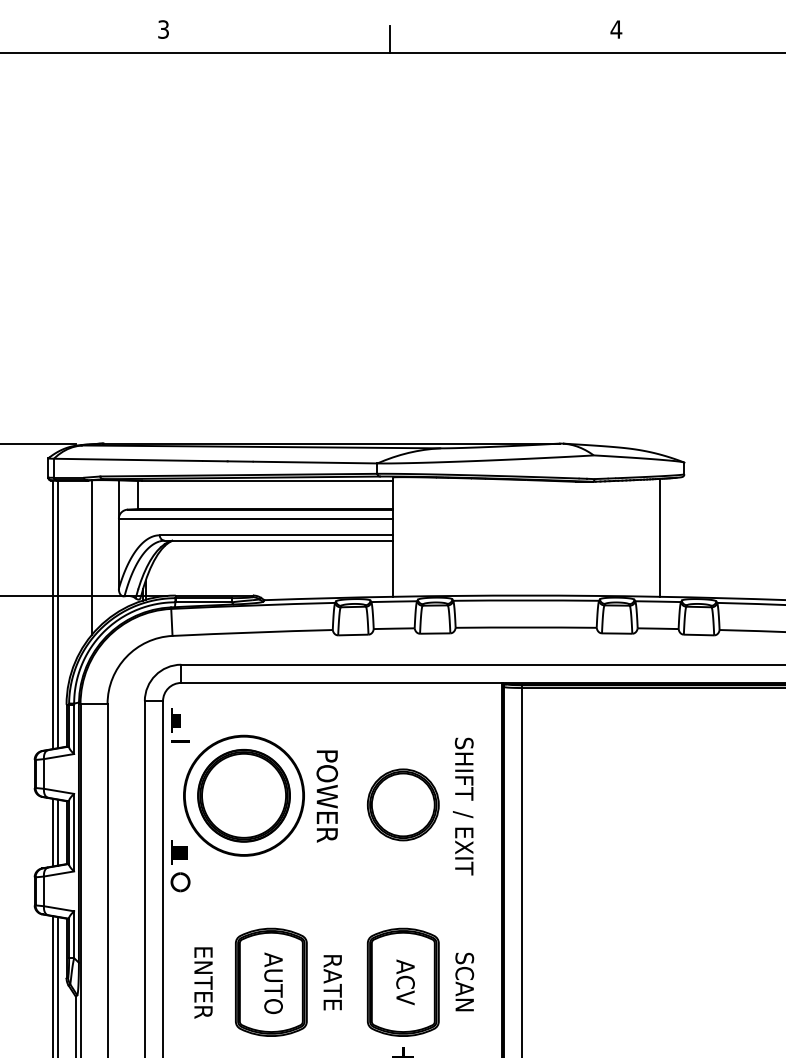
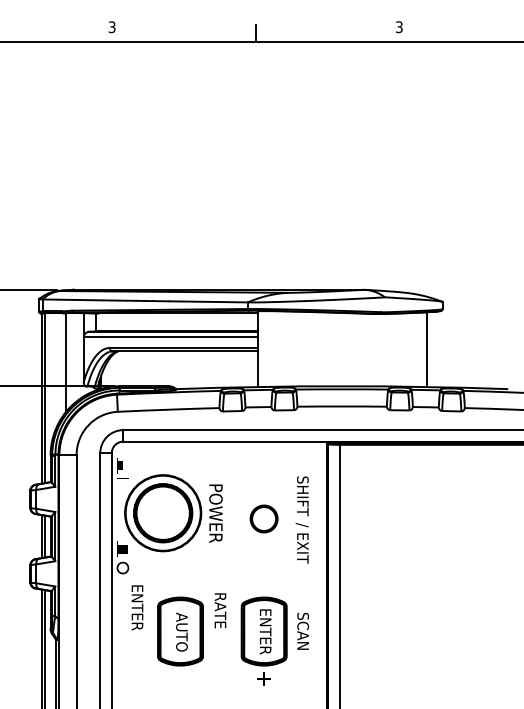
text: (616, 29) -> (399, 27), 4 -> 3
part: (402, 804) -> (263, 518), size x0.6
text: (203, 982) -> (137, 607), moved
text: (332, 982) -> (220, 610), moved
text: (405, 982) -> (265, 631), ACV -> ENTER

